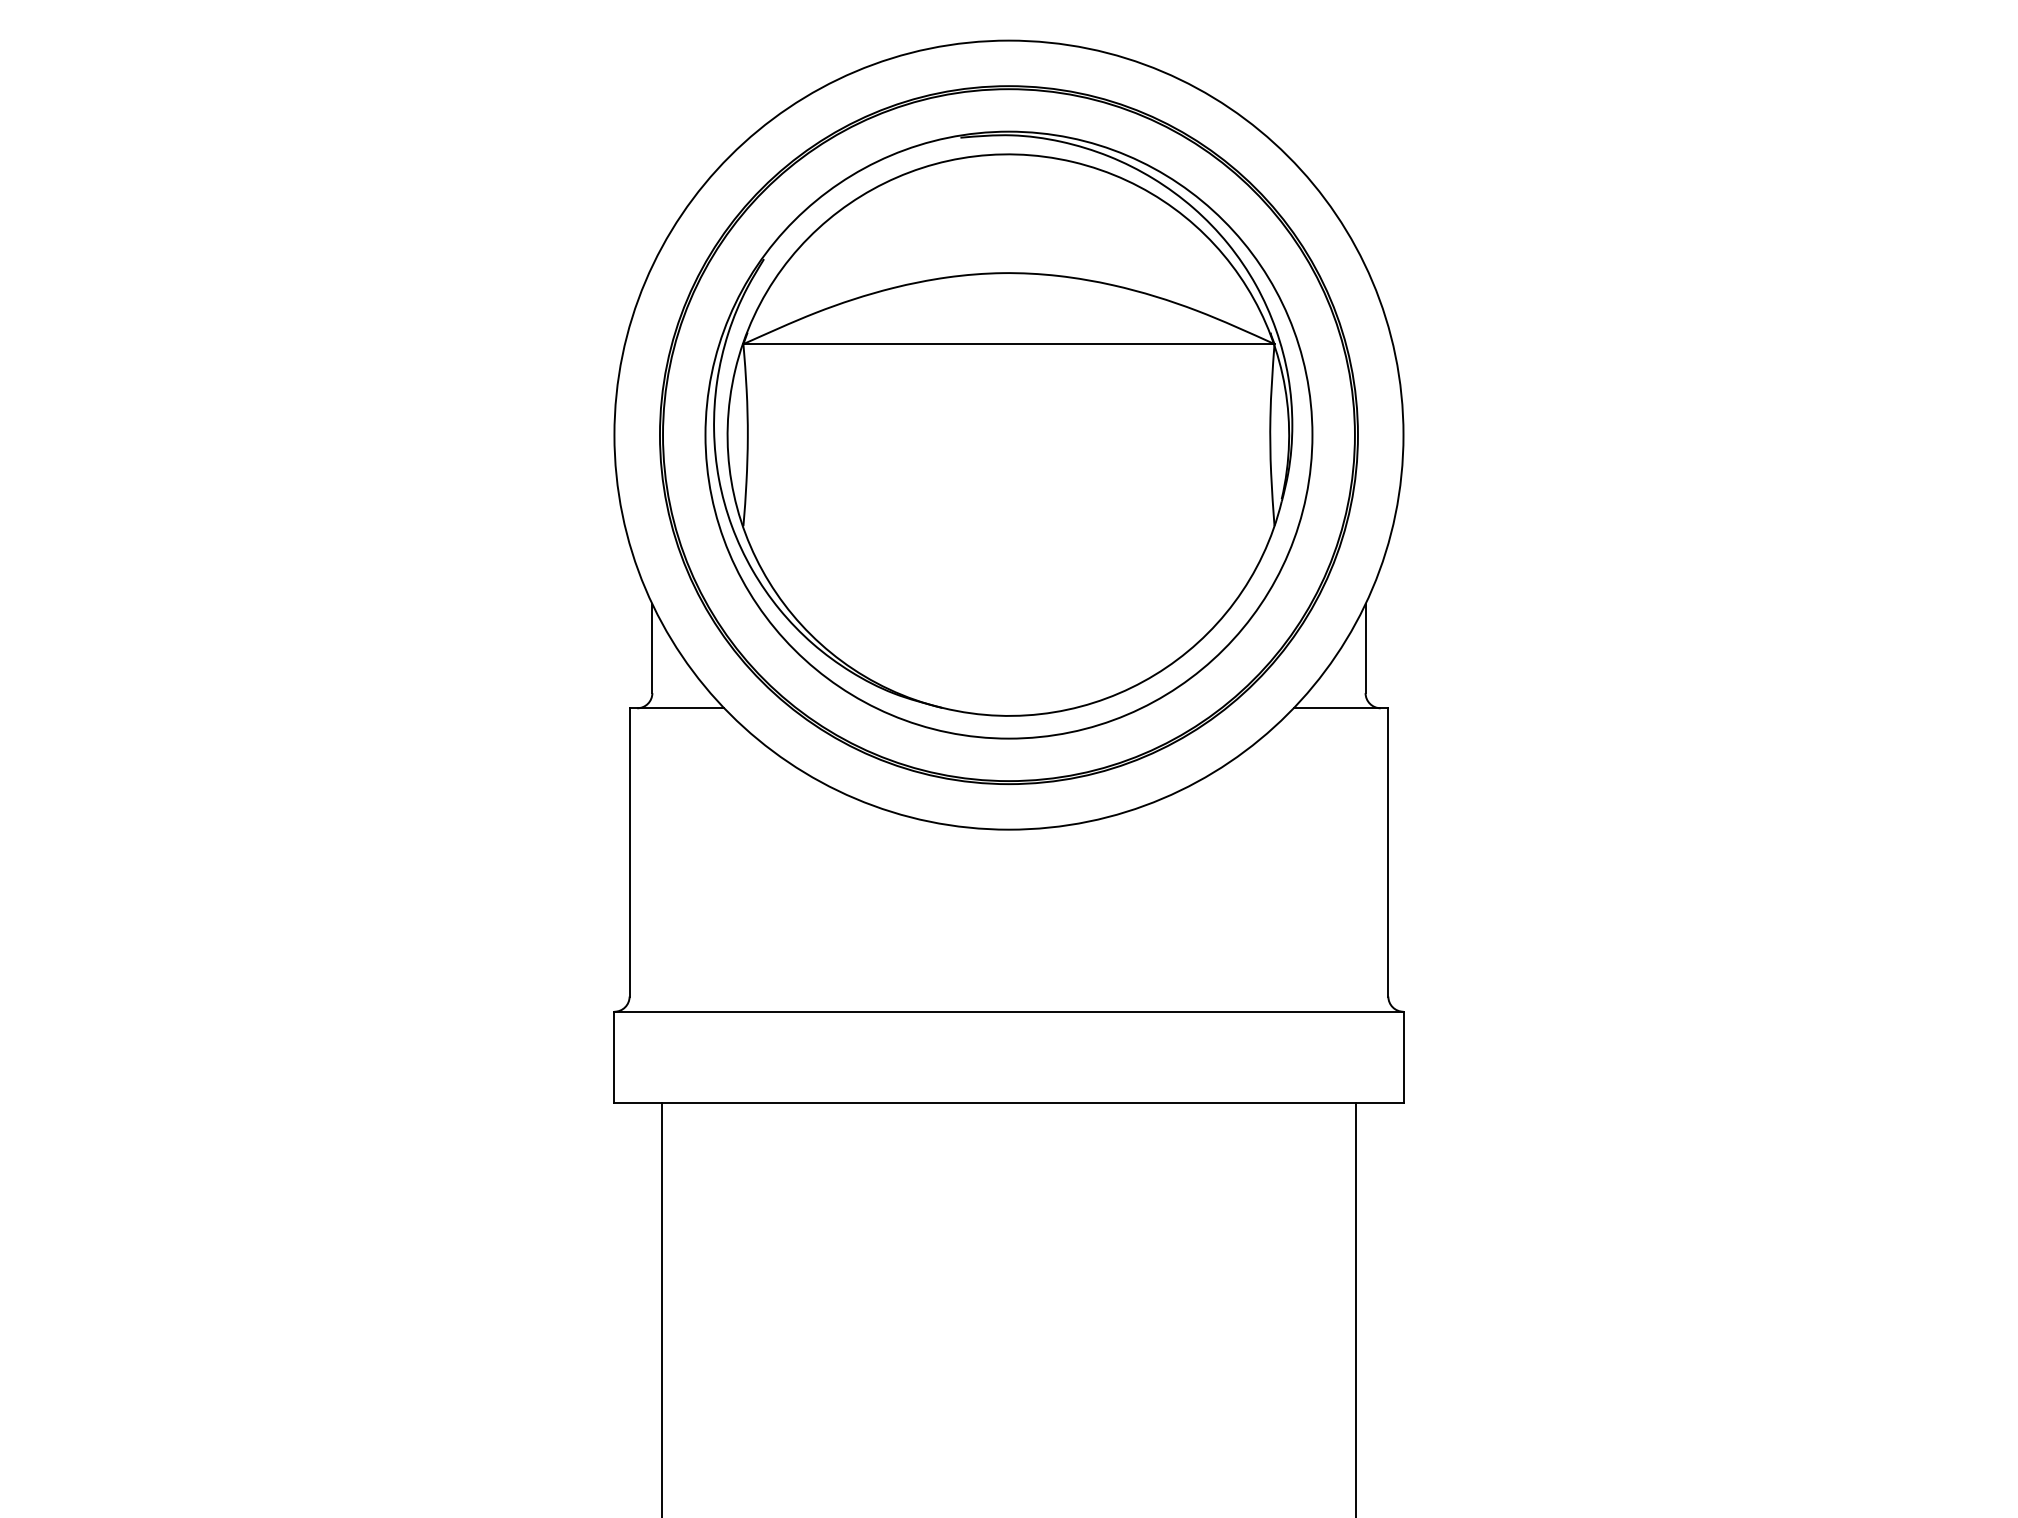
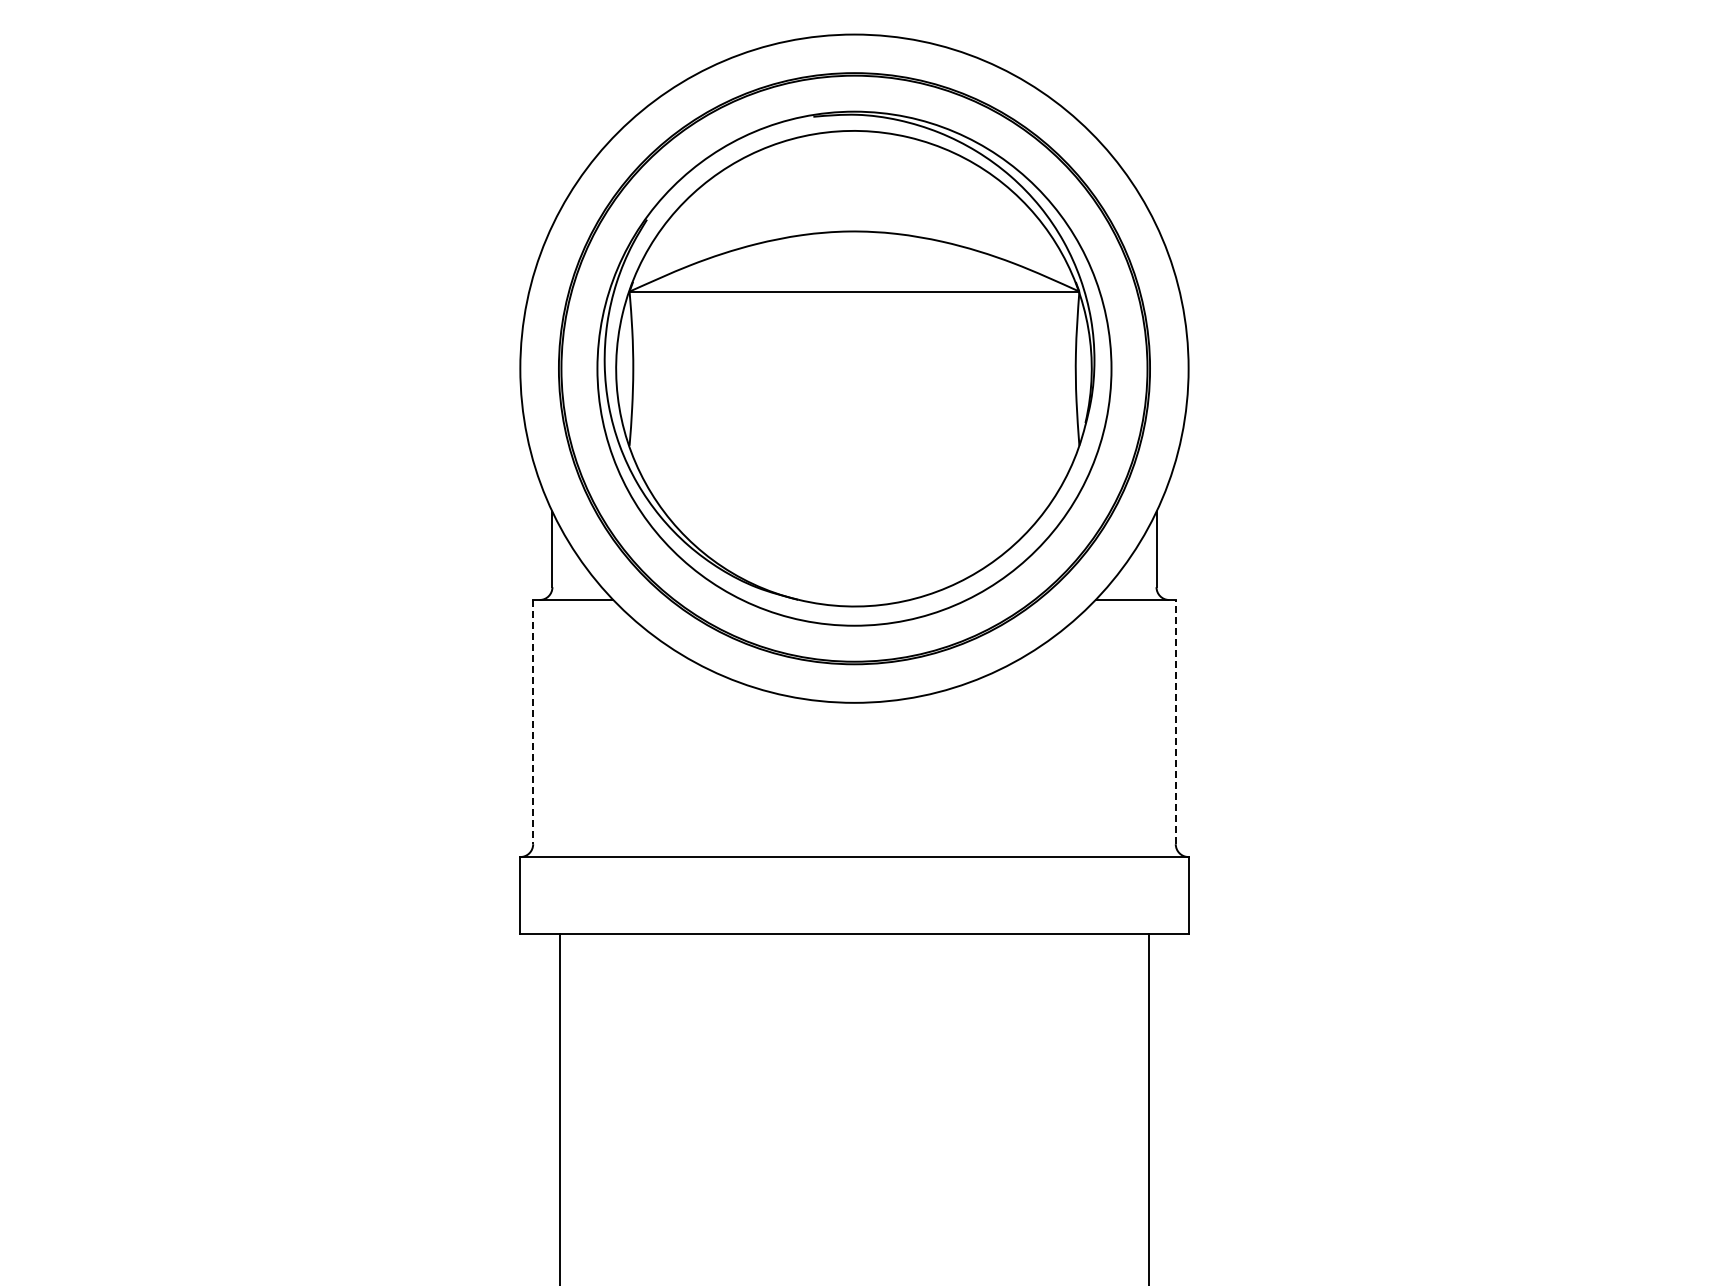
line: (1388, 851) -> (1175, 721), solid -> dashed
line: (629, 852) -> (533, 722), solid -> dashed

